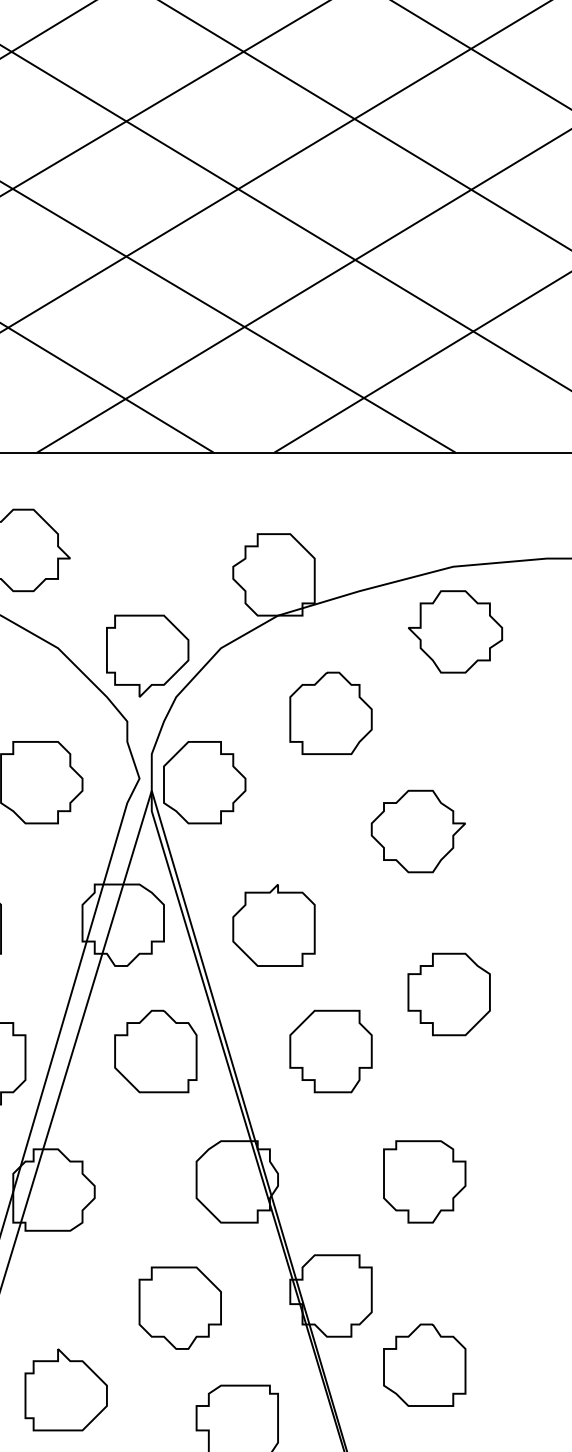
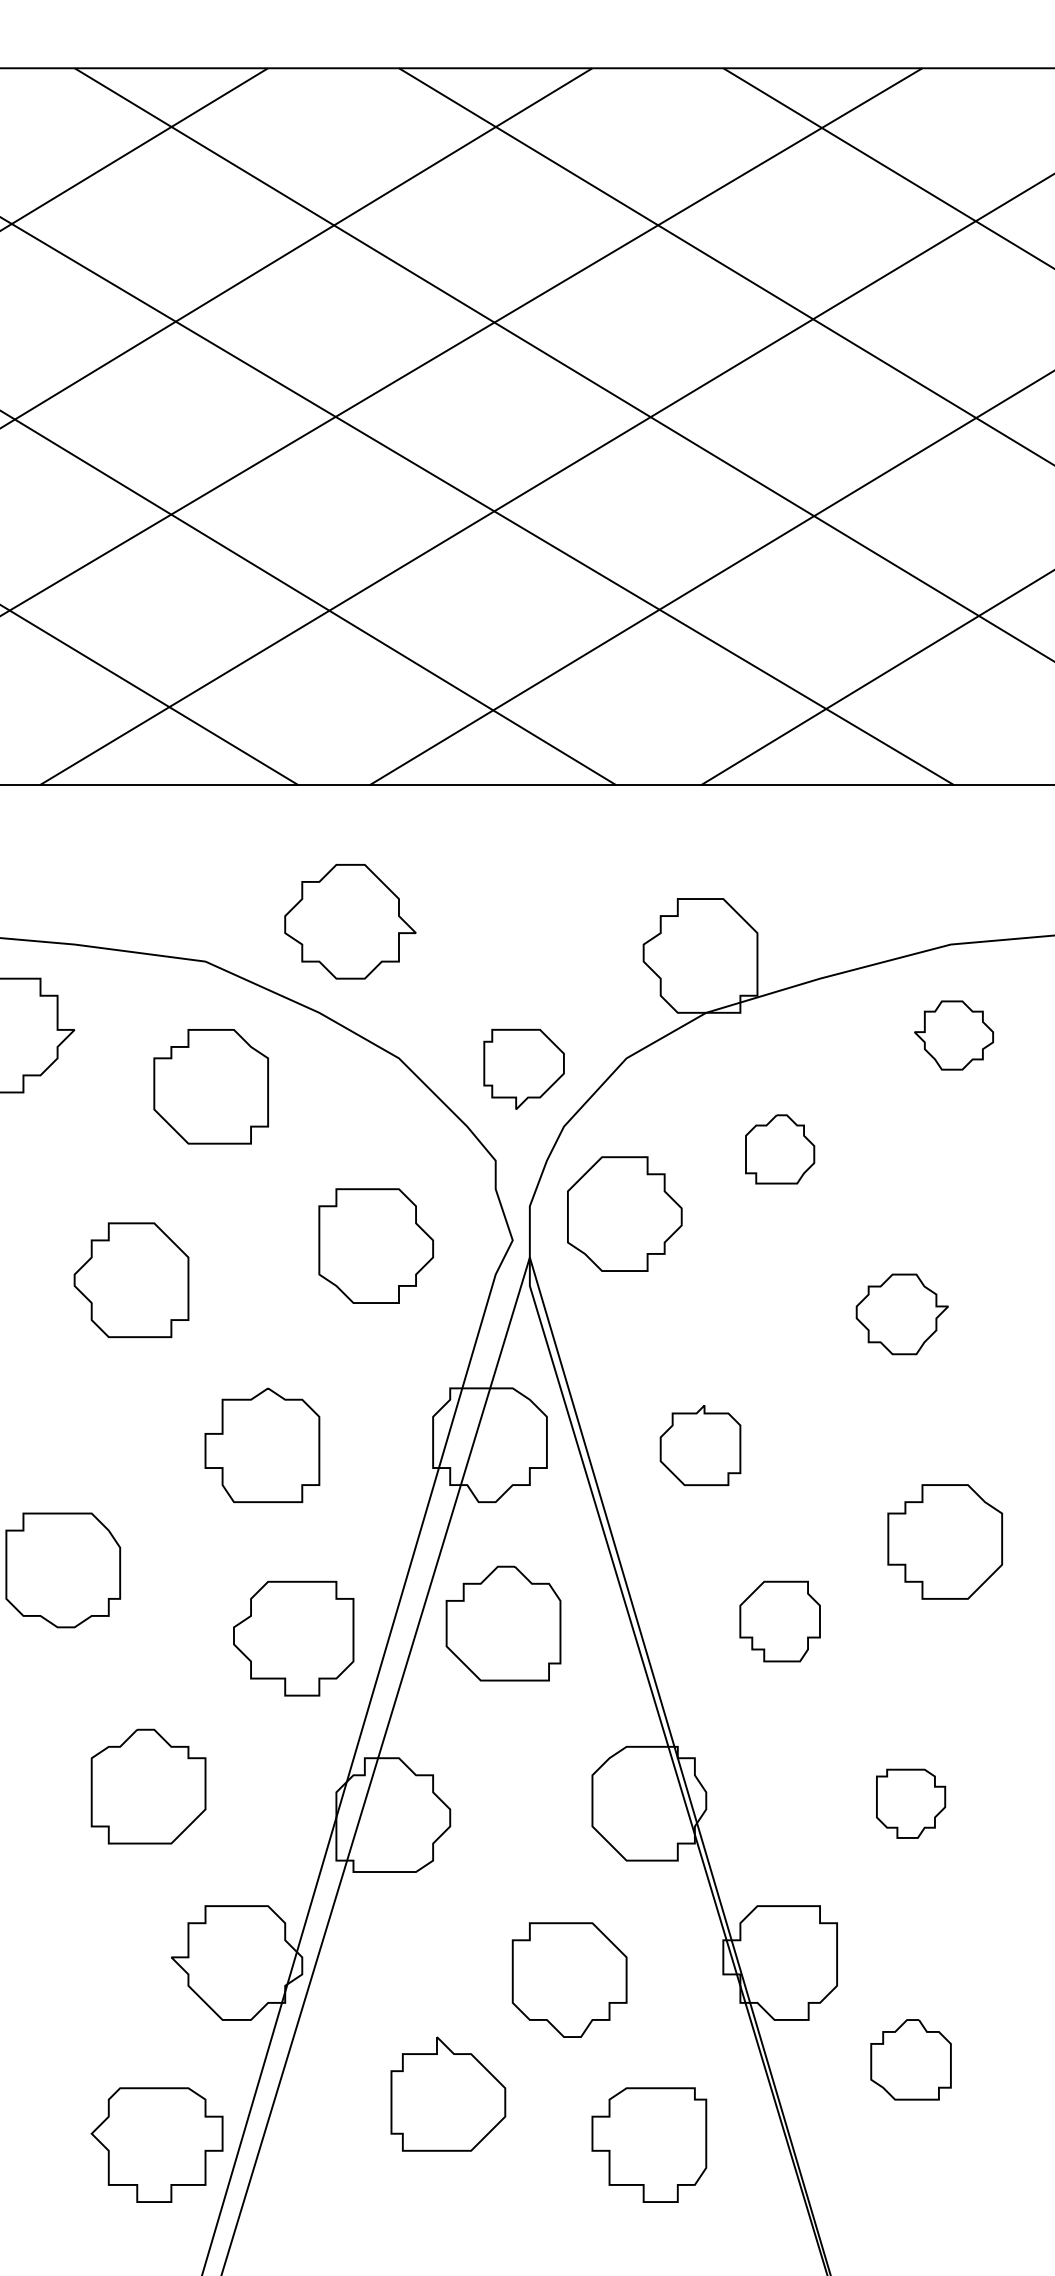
part: (455, 631) -> (953, 1035), size x0.6
part: (147, 656) -> (523, 1069), size x0.7
part: (330, 713) -> (779, 1149), size x0.6
part: (204, 782) -> (624, 1213), moved
part: (418, 831) -> (902, 1314), size x0.7
part: (273, 925) -> (700, 1445), size x0.7
part: (155, 1051) -> (503, 1623), moved
part: (330, 1051) -> (779, 1621), size x0.7
part: (424, 1181) -> (910, 1803), size x0.6
part: (424, 1365) -> (910, 2059), size x0.7
part: (66, 1389) -> (448, 2093), moved

